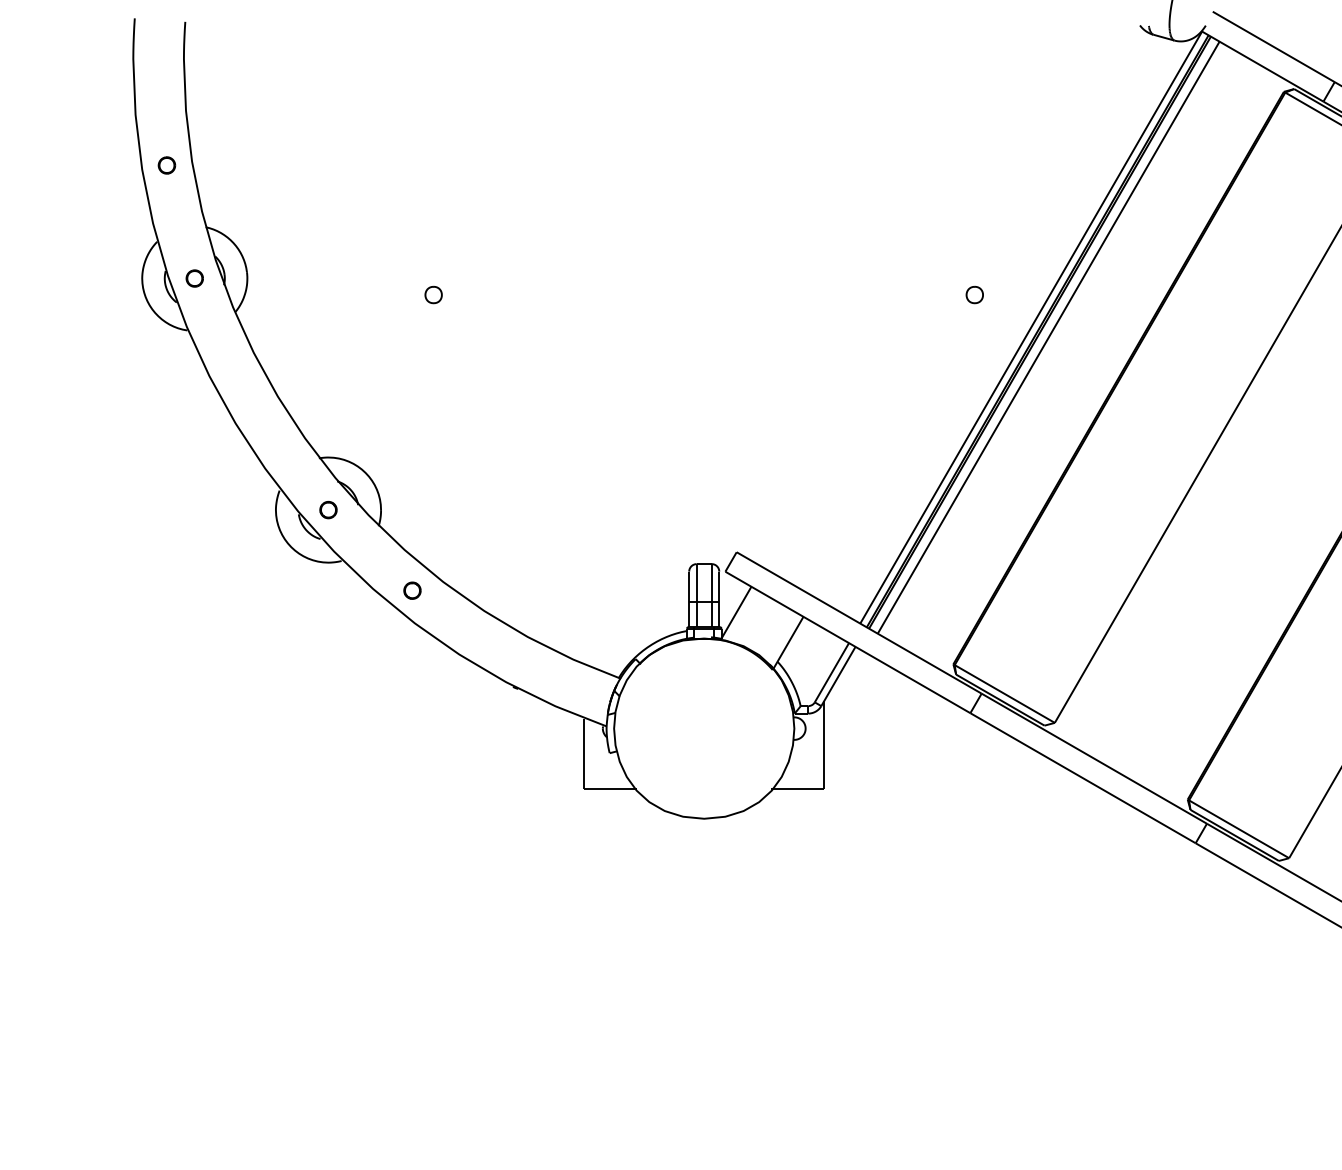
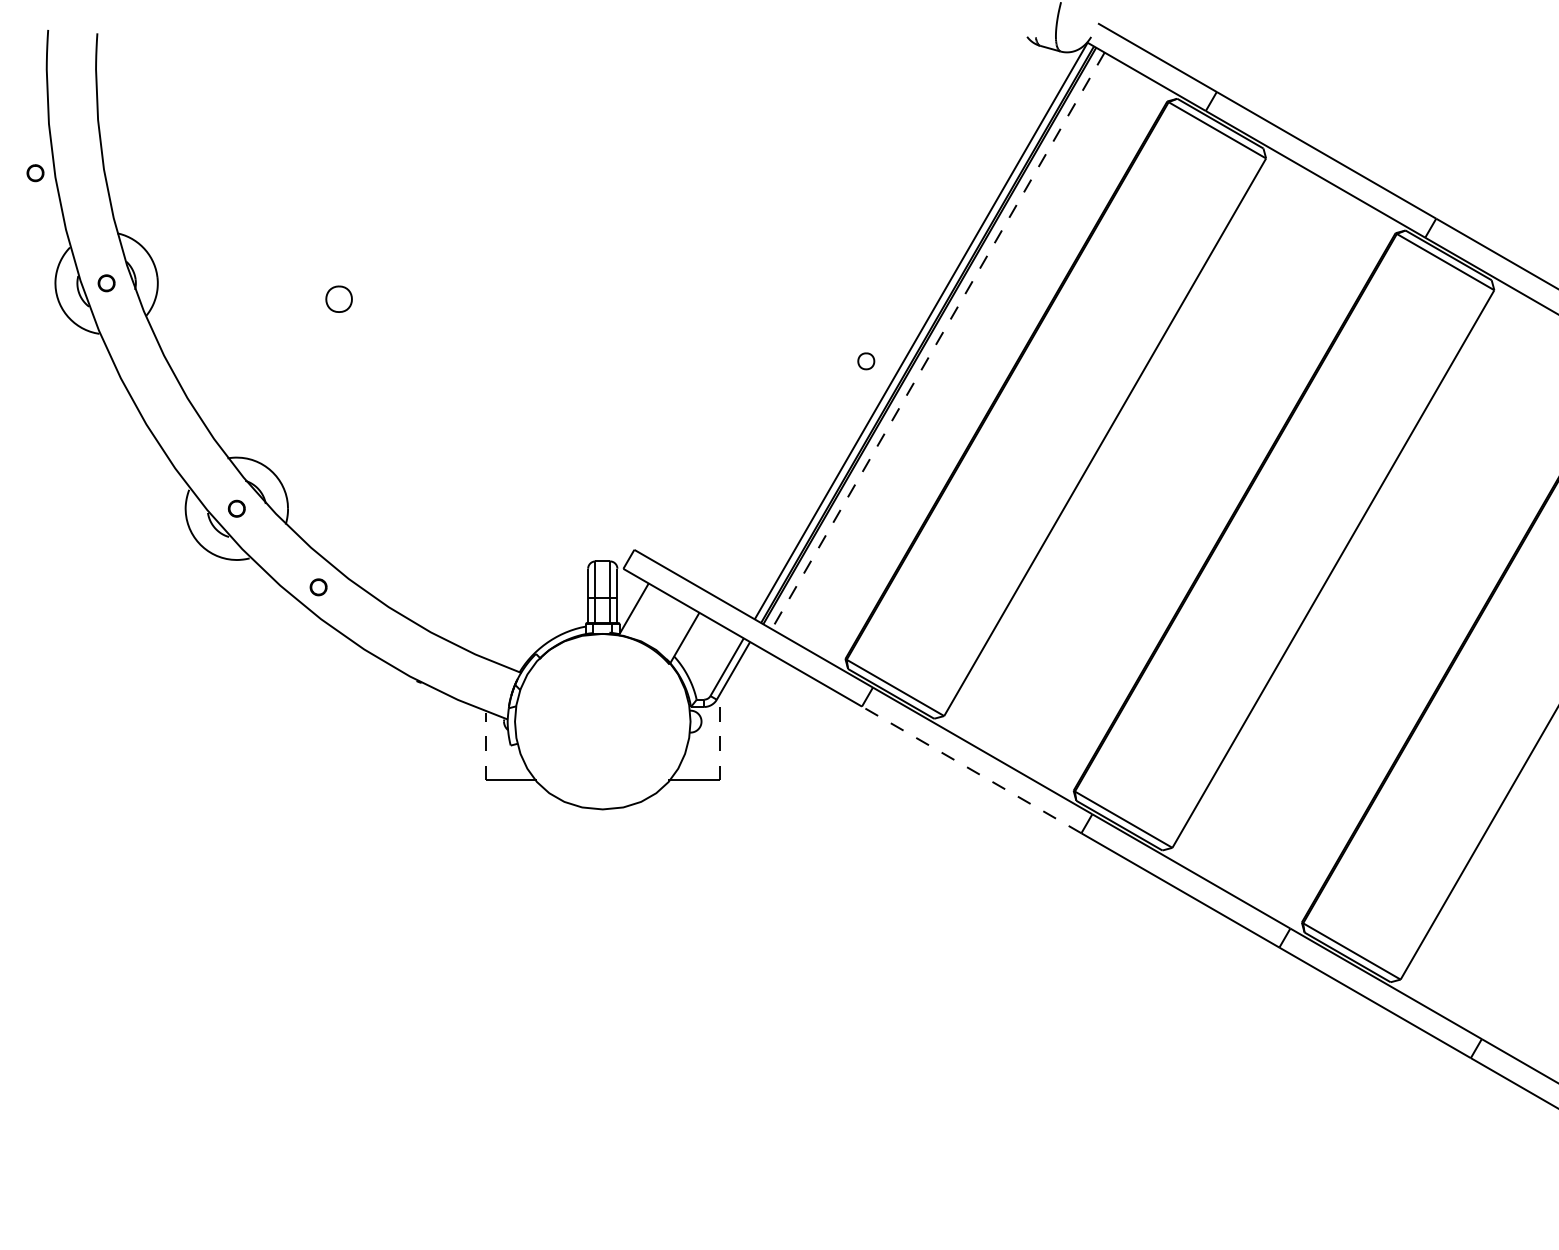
part: (166, 165) -> (35, 173), moved
part: (433, 295) -> (339, 299), size x1.6
part: (975, 295) -> (866, 361), moved
line: (1048, 337) -> (938, 340), solid -> dashed
line: (824, 744) -> (719, 737), solid -> dashed
line: (583, 754) -> (485, 746), solid -> dashed
line: (1082, 777) -> (971, 769), solid -> dashed

